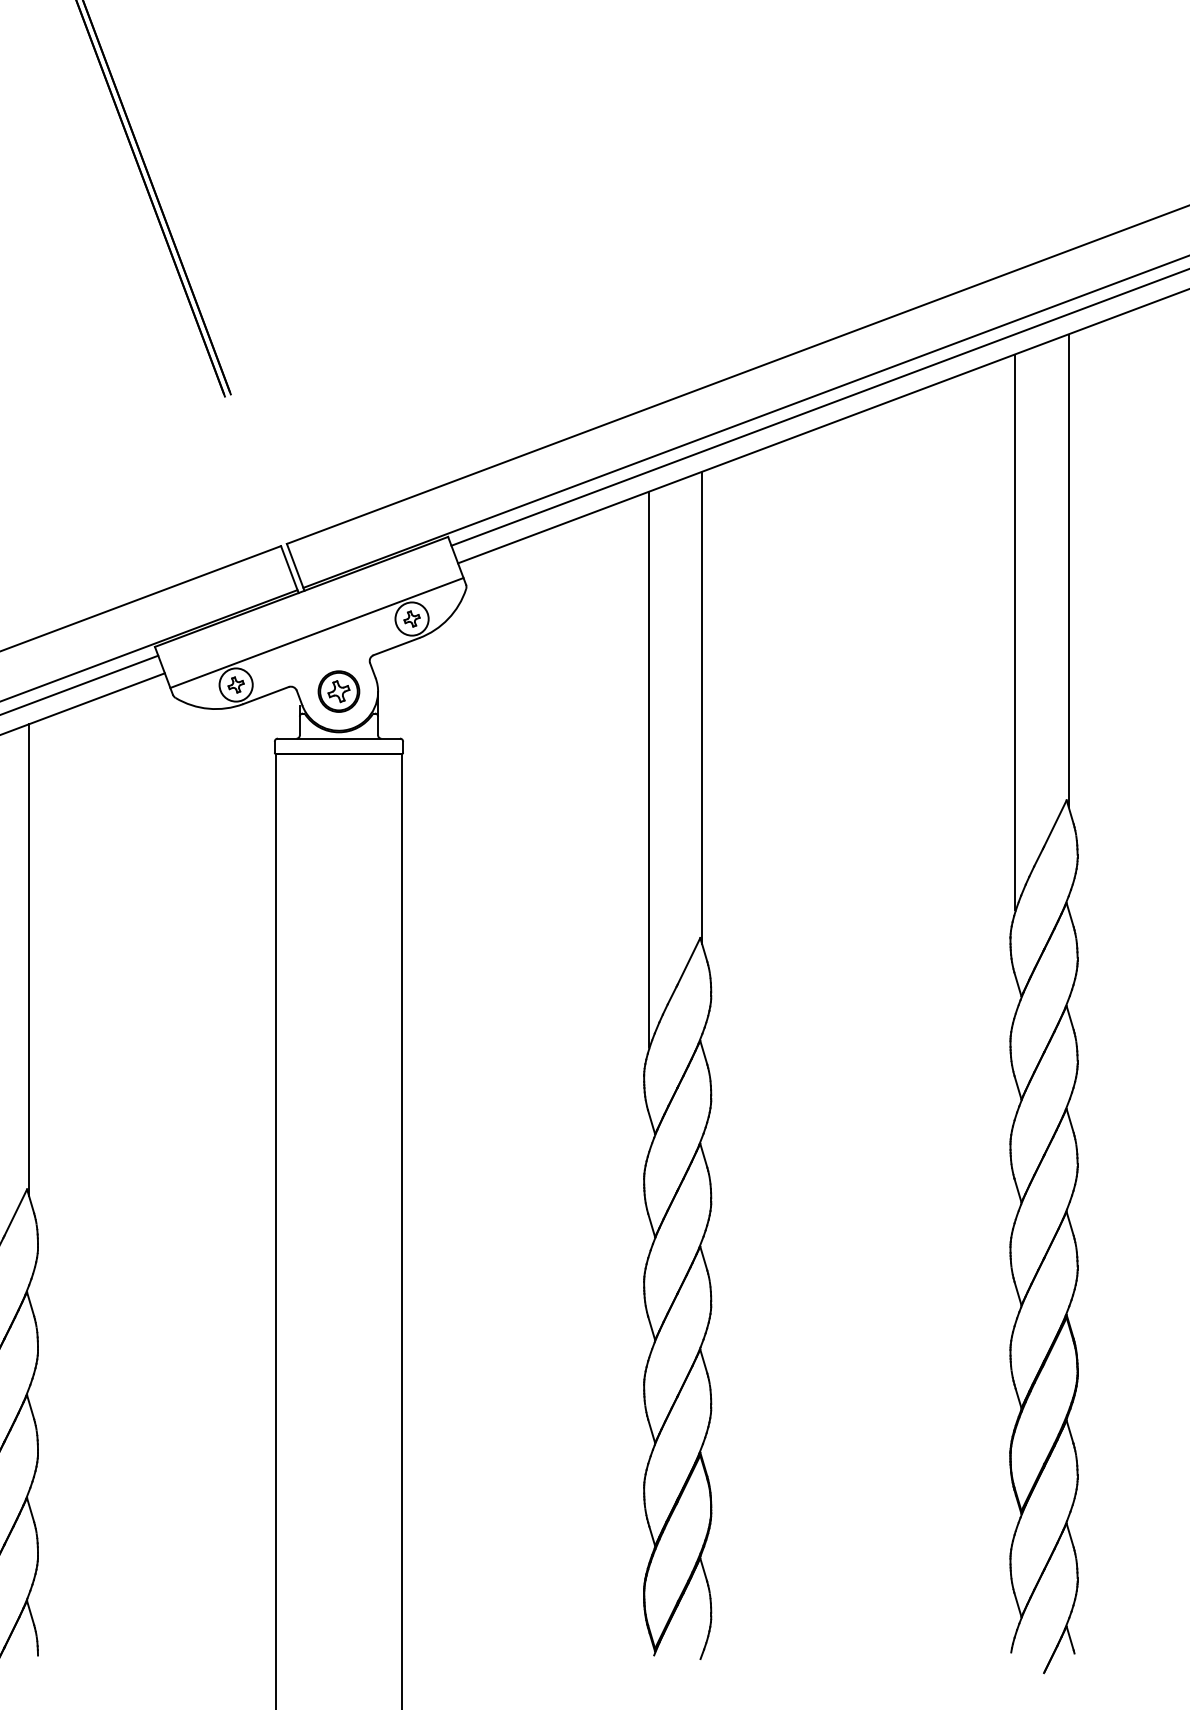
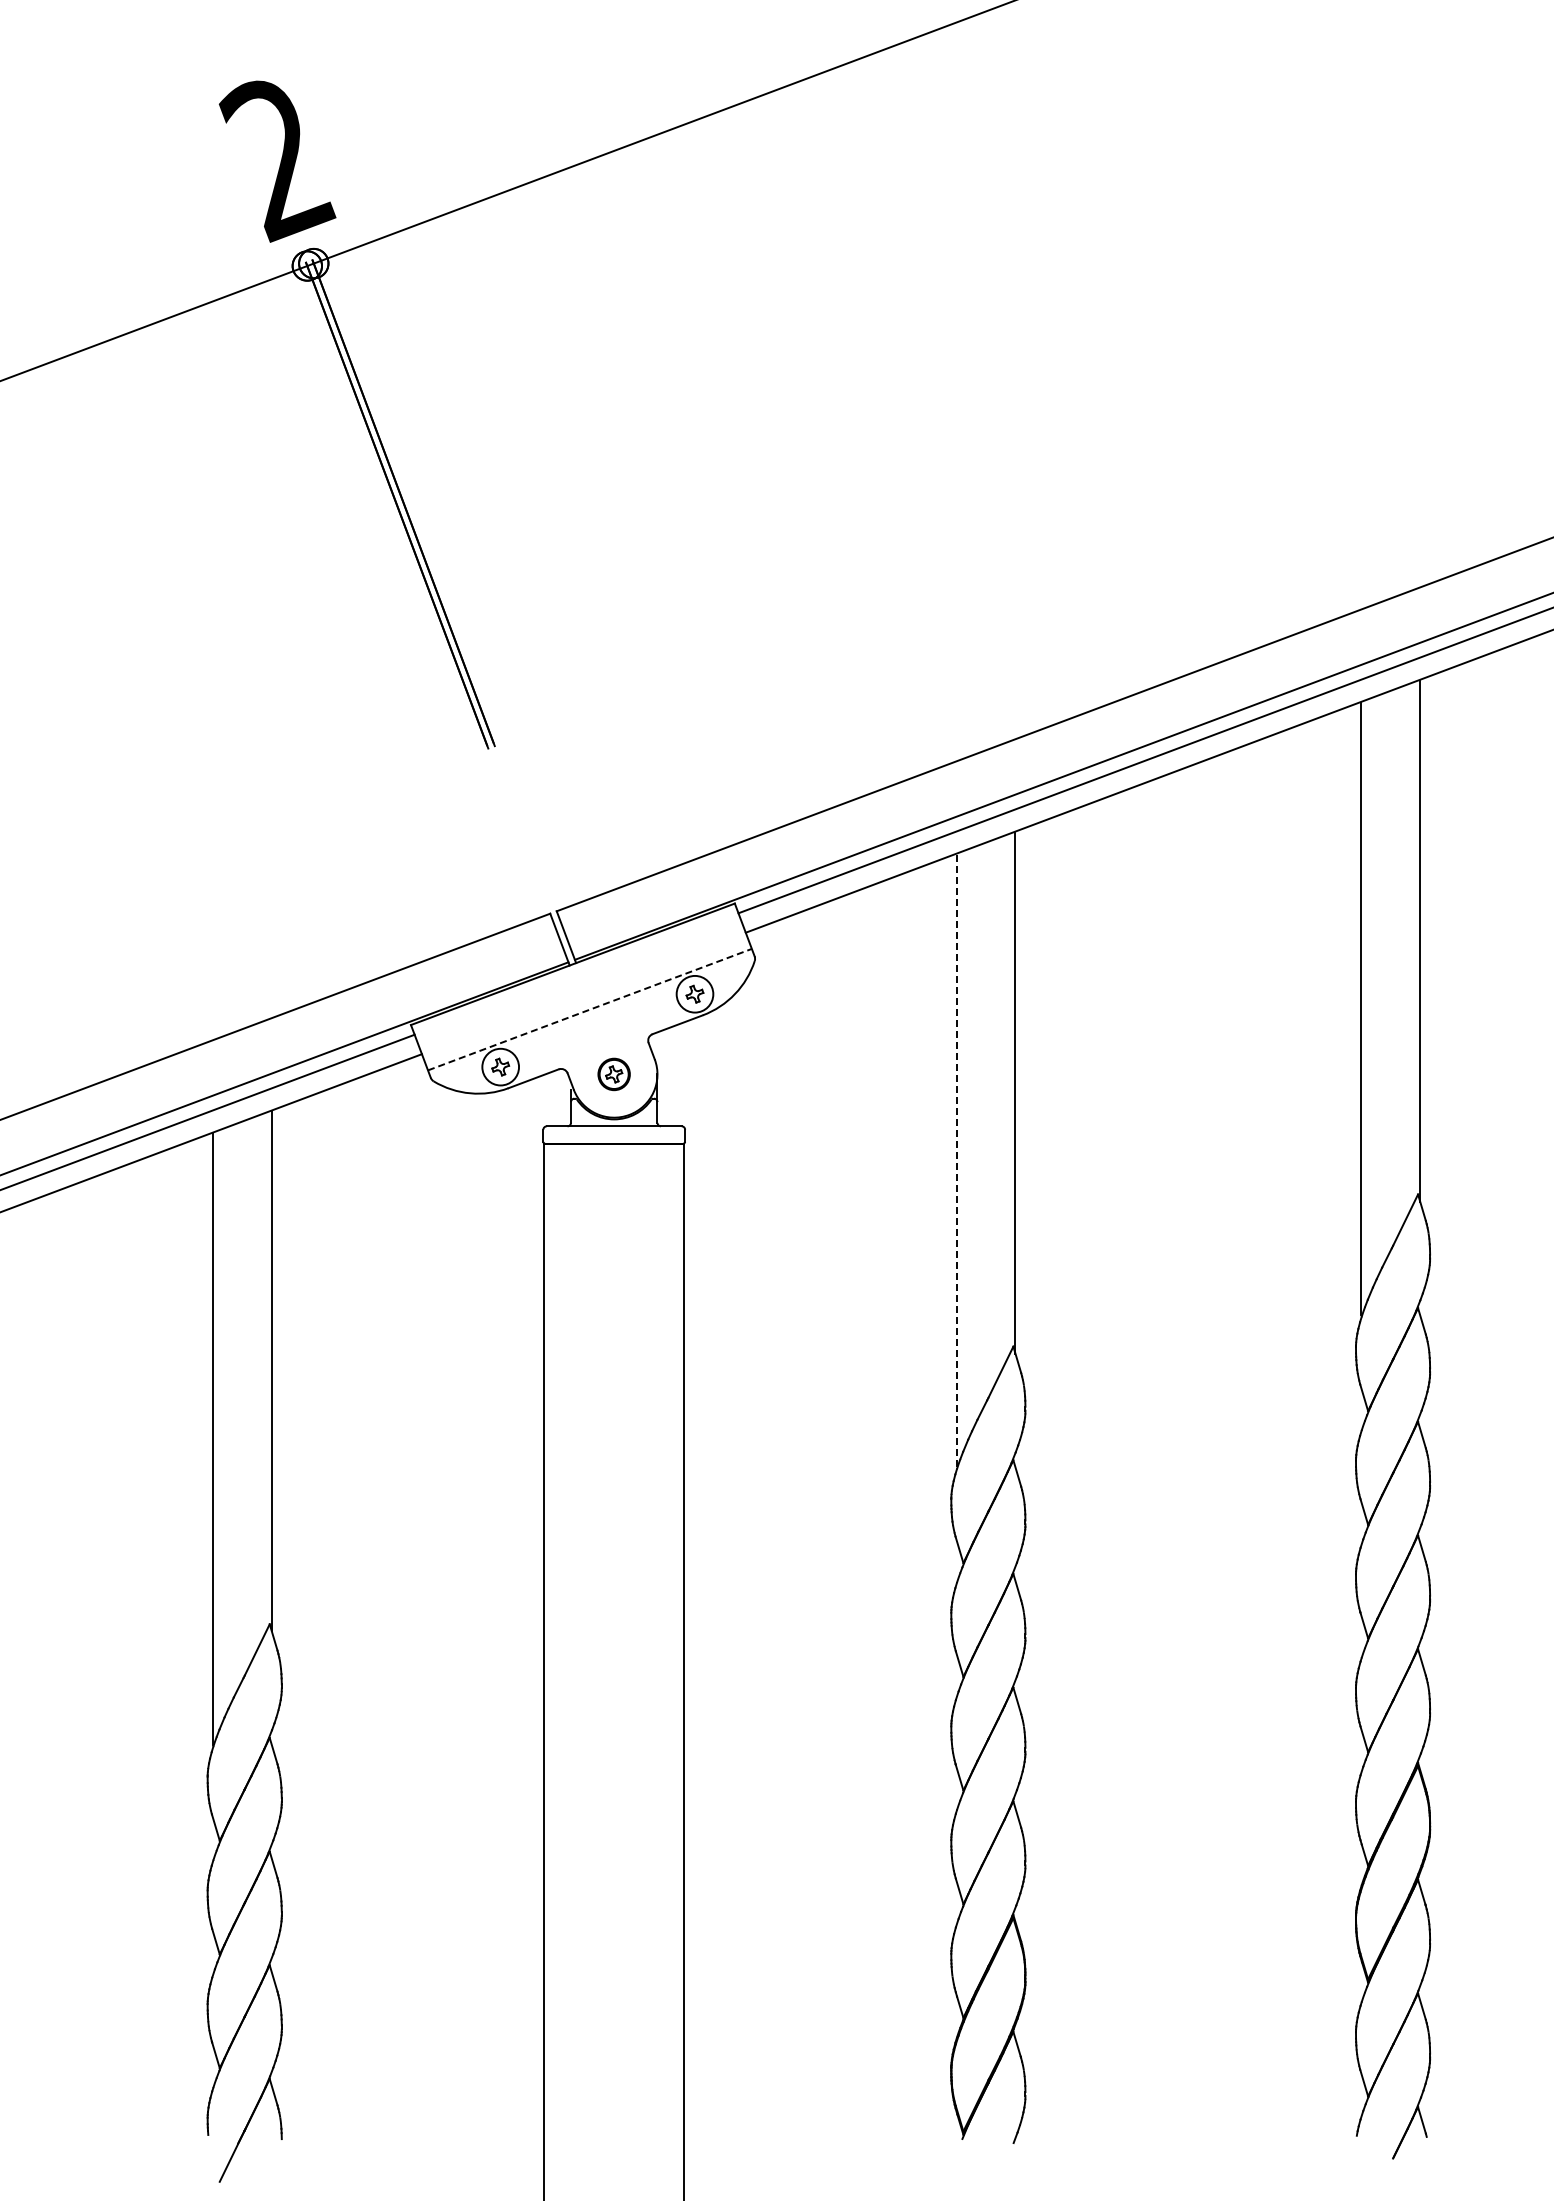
line: (316, 632) -> (589, 1009), solid -> dashed
part: (338, 691) -> (613, 1074), size x0.7
line: (648, 769) -> (956, 1160), solid -> dashed

